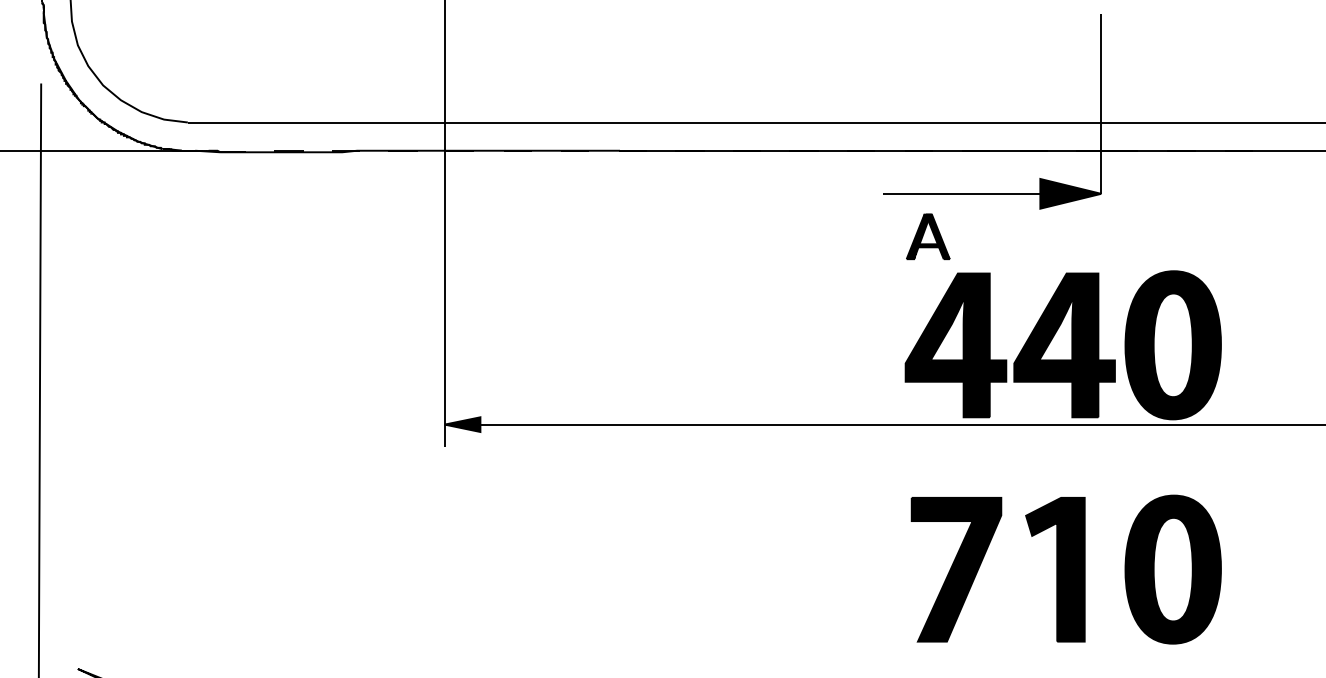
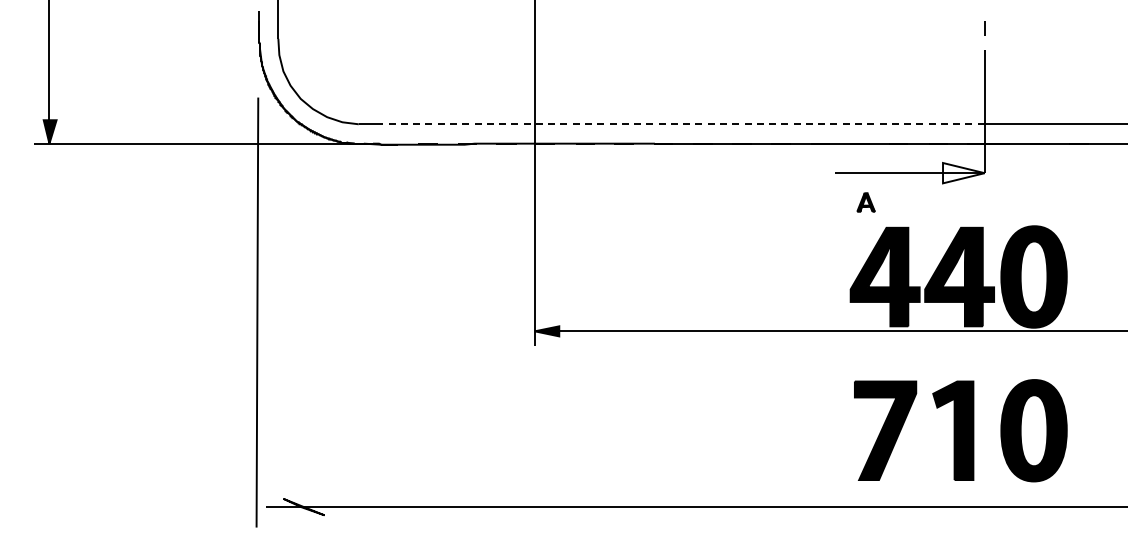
line: (658, 122) -> (681, 124), solid -> dashed
fill: (1070, 194) -> (963, 173), removed
part: (927, 236) -> (865, 202), size x0.6

